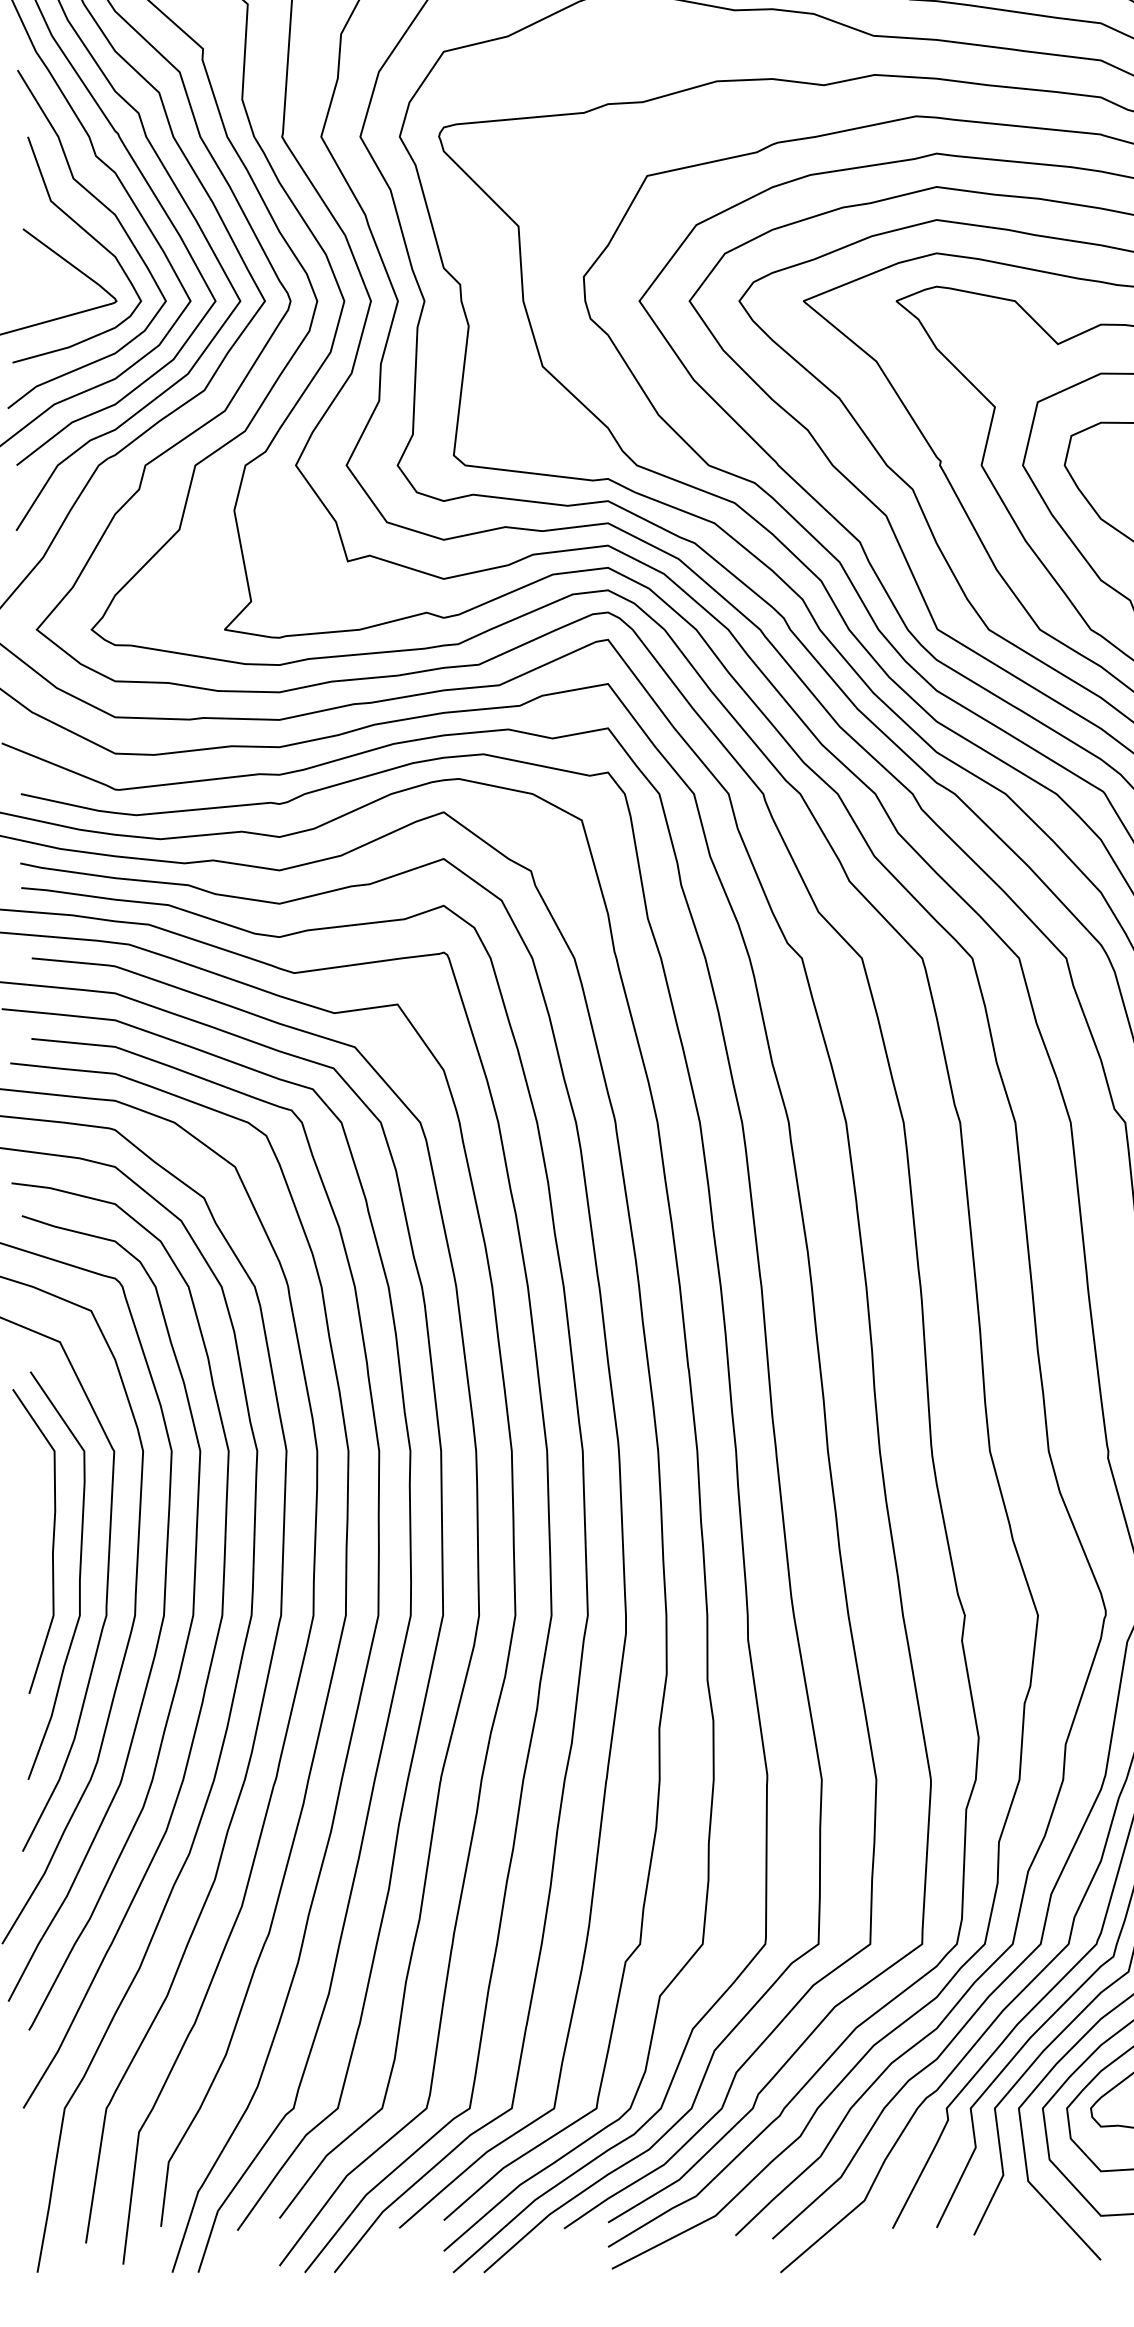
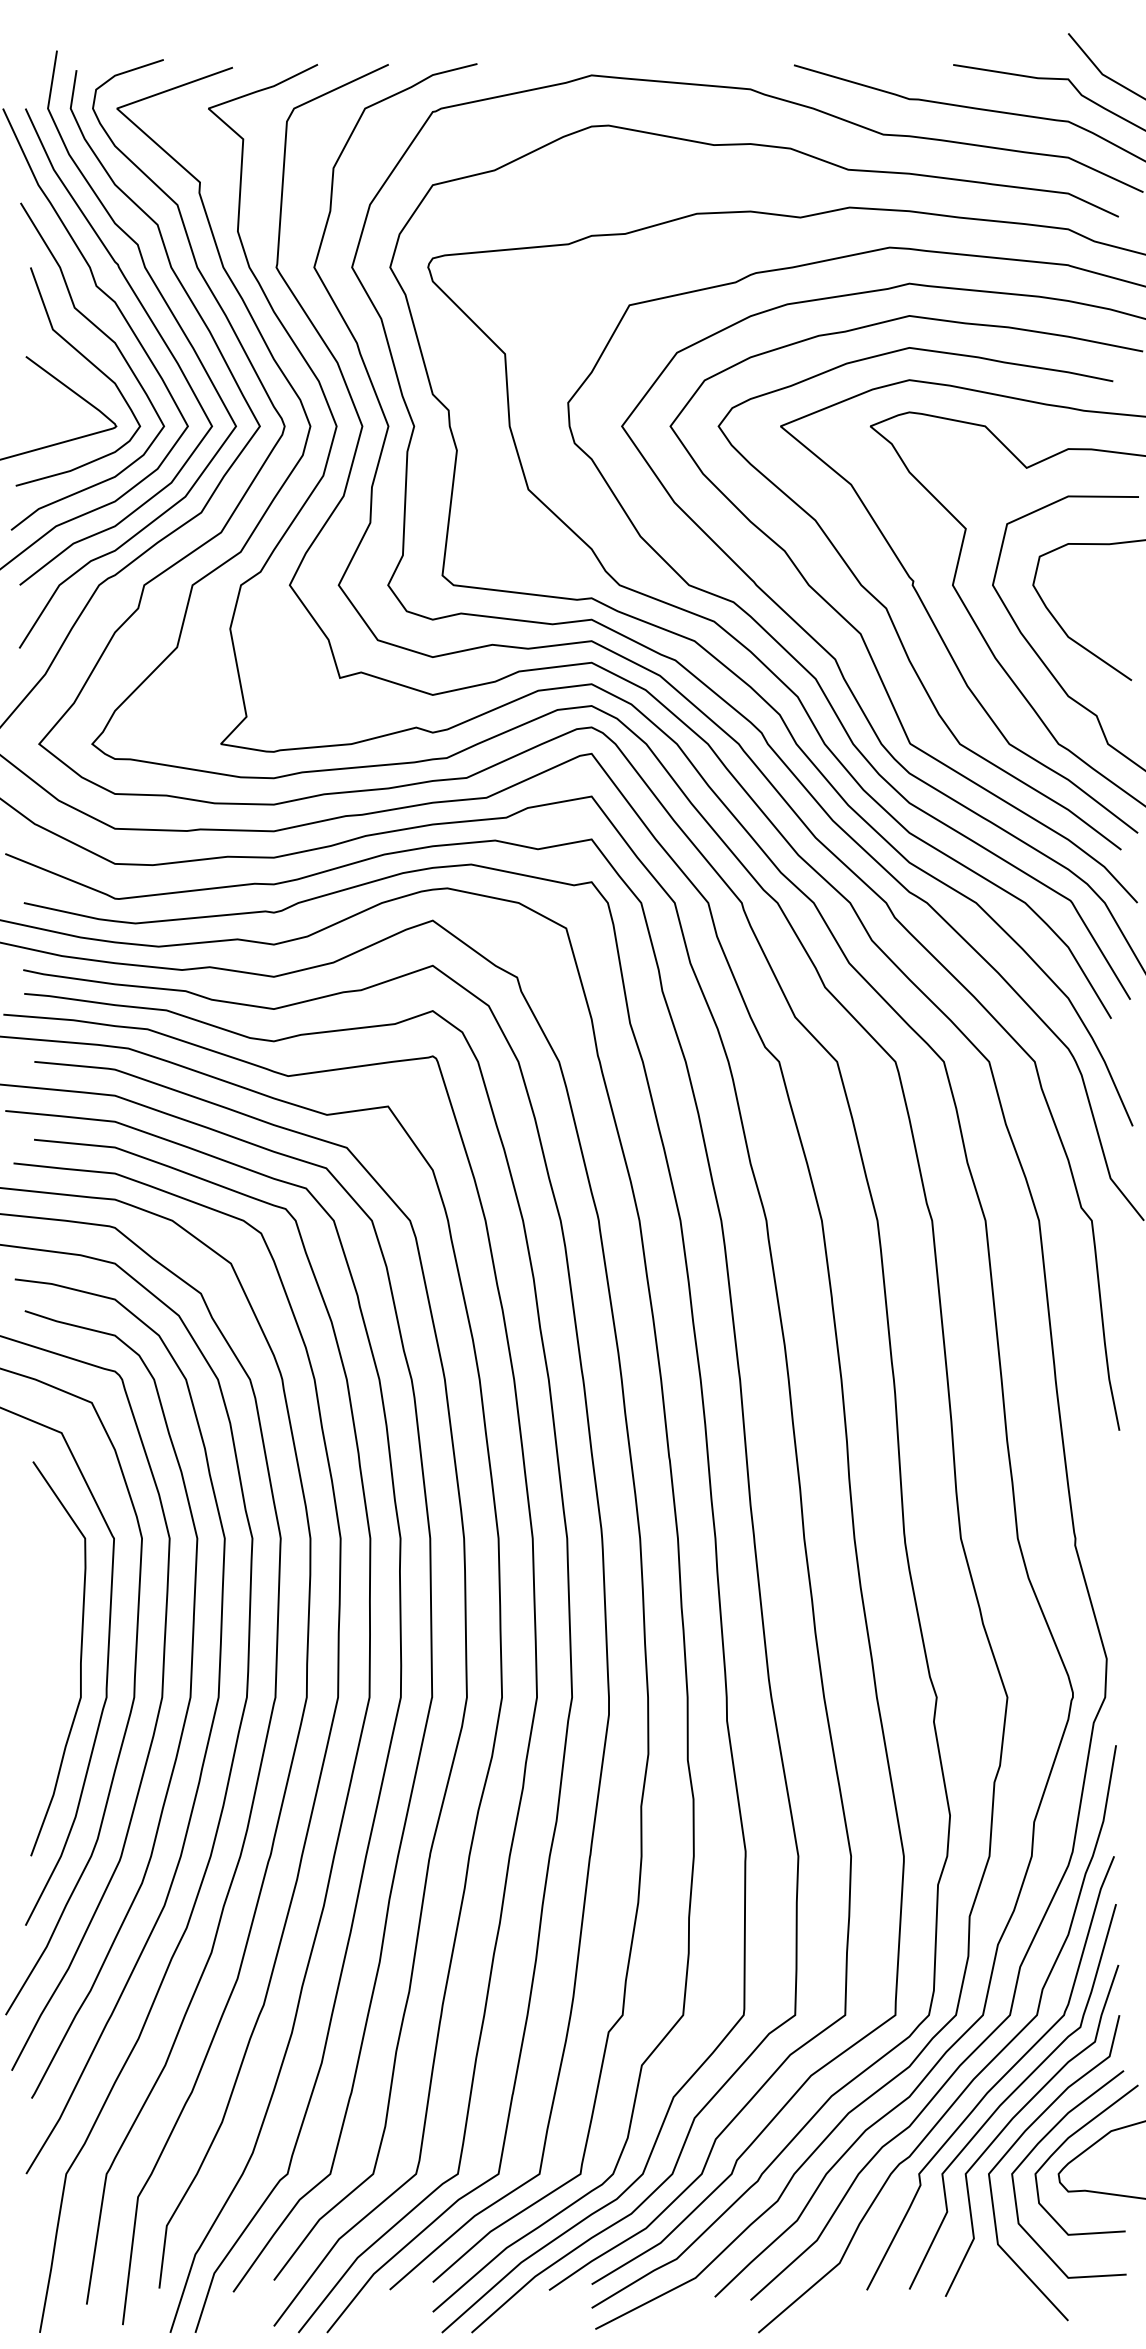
curve: (52, 1541) -> (54, 1625), removed

